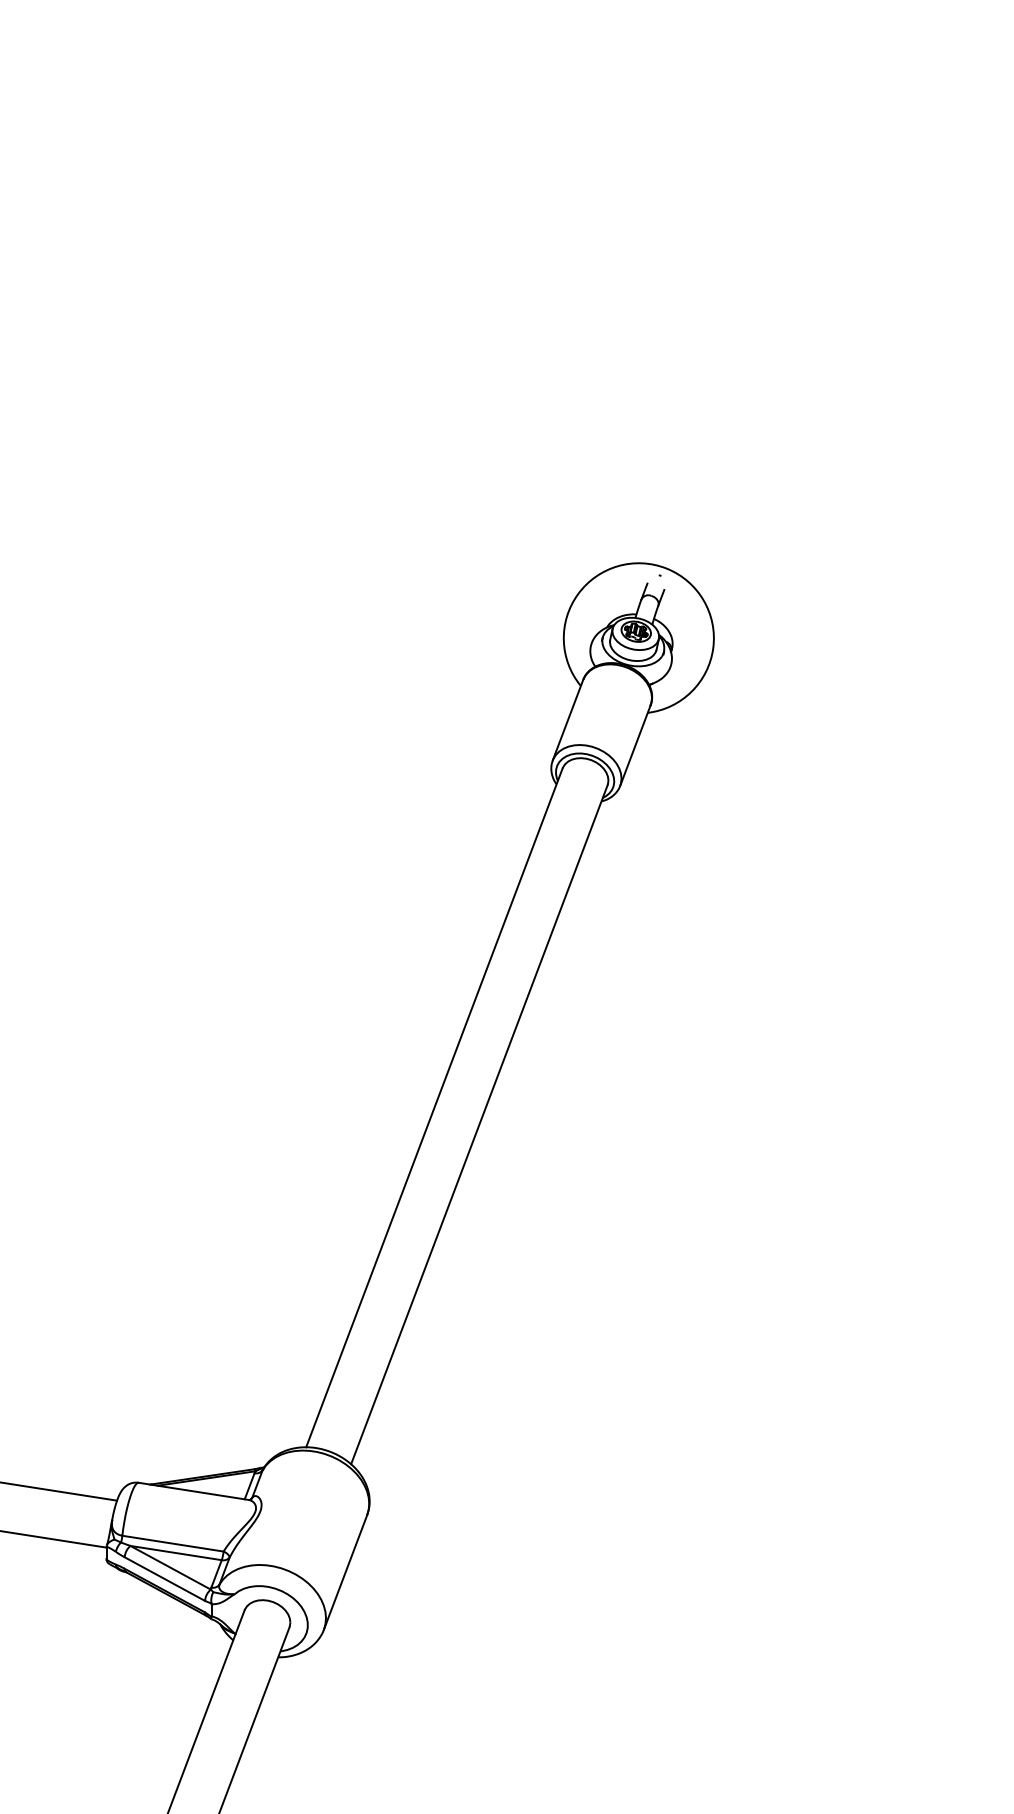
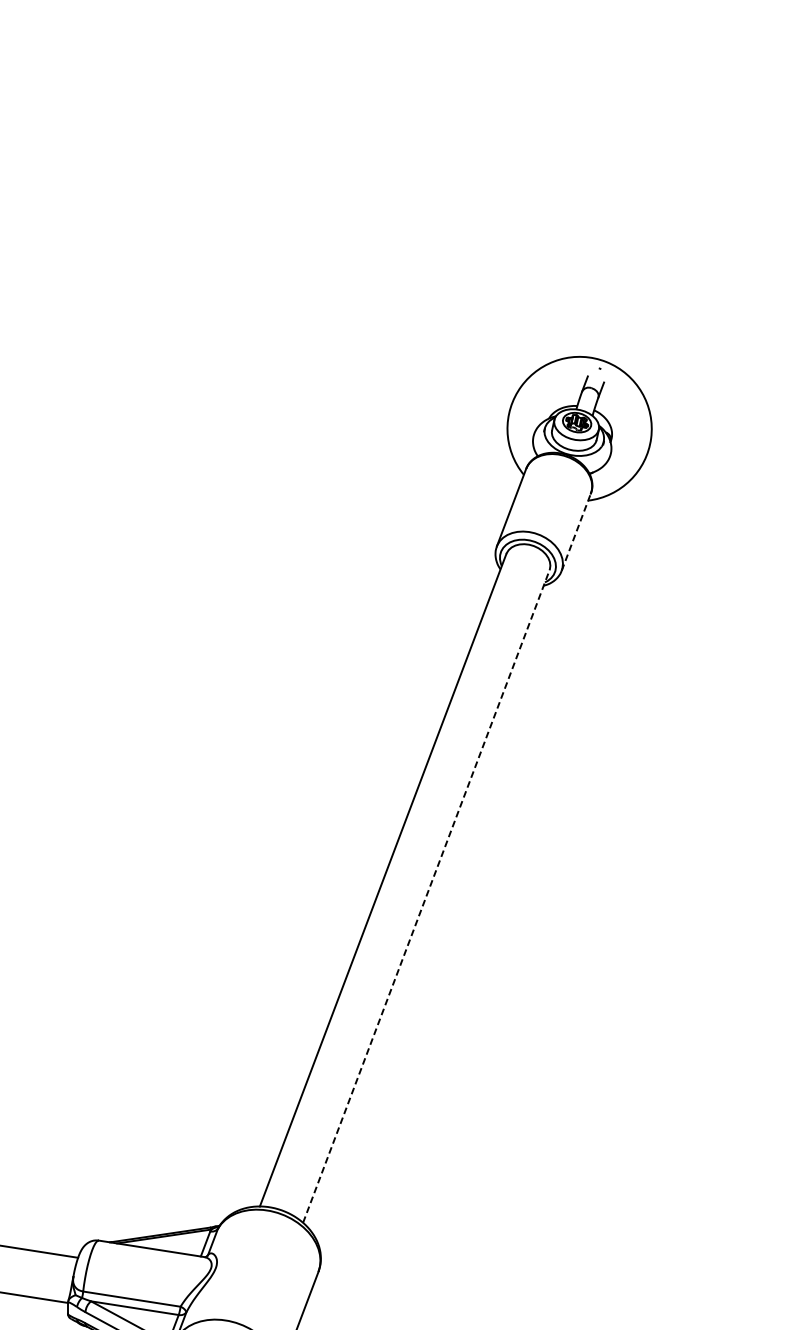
line: (635, 745) -> (576, 532), solid -> dashed
line: (479, 1124) -> (426, 896), solid -> dashed

